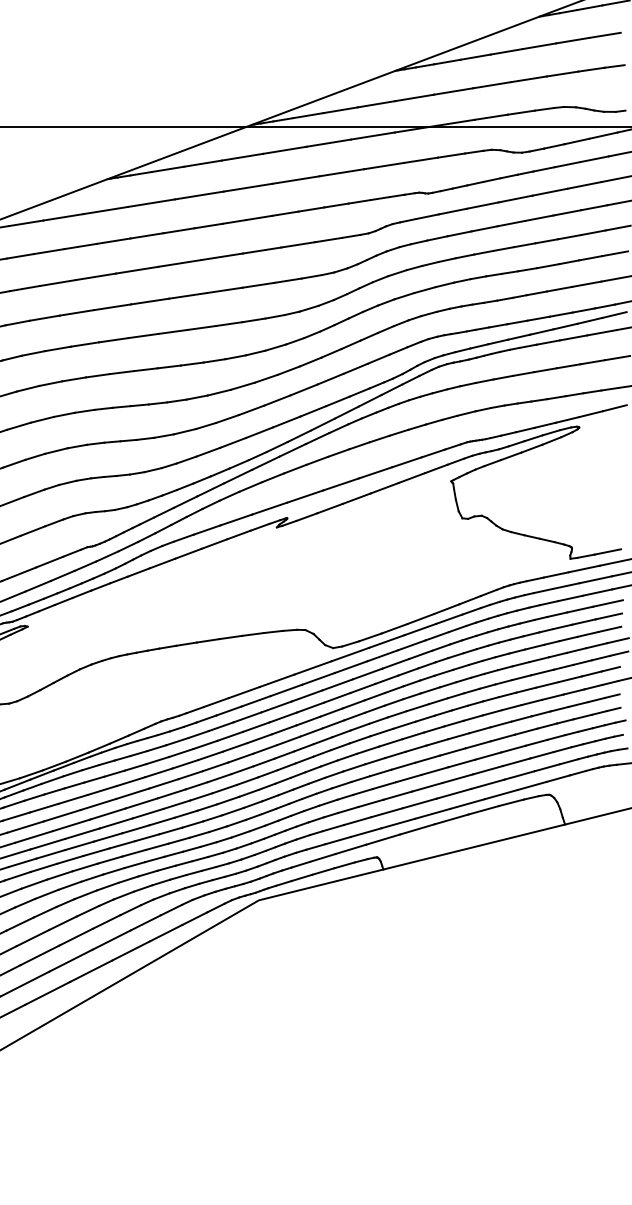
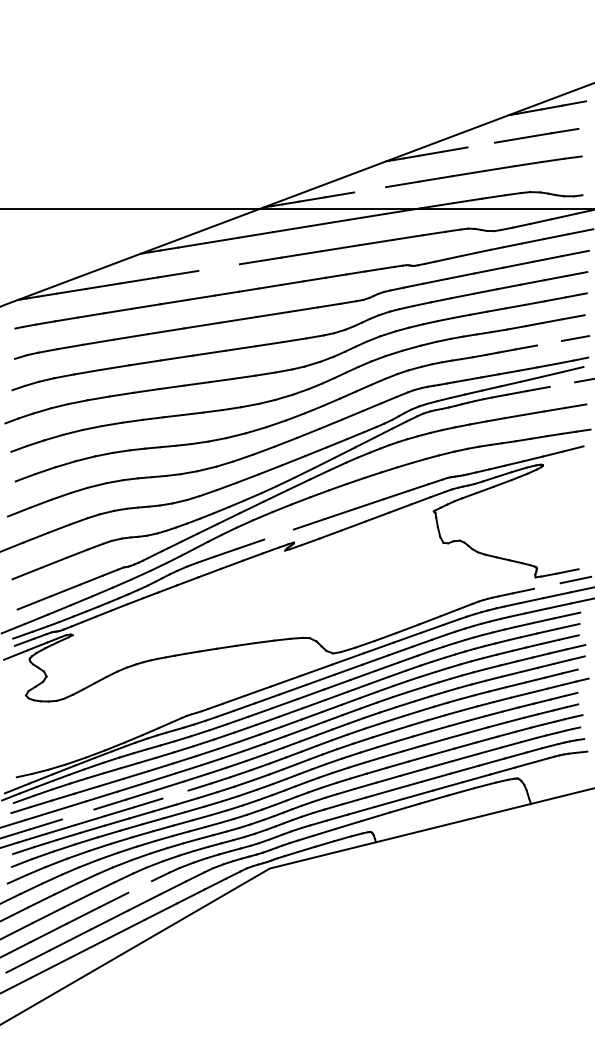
line: (507, 51) -> (481, 144), removed
line: (376, 103) -> (370, 189), removed
line: (198, 195) -> (218, 267), removed
line: (586, 283) -> (549, 342), removed
line: (602, 332) -> (562, 384), removed
line: (269, 508) -> (278, 534), removed
line: (584, 568) -> (547, 585), removed
line: (148, 813) -> (175, 794), removed
line: (34, 836) -> (78, 814), removed
line: (105, 921) -> (139, 886), removed

